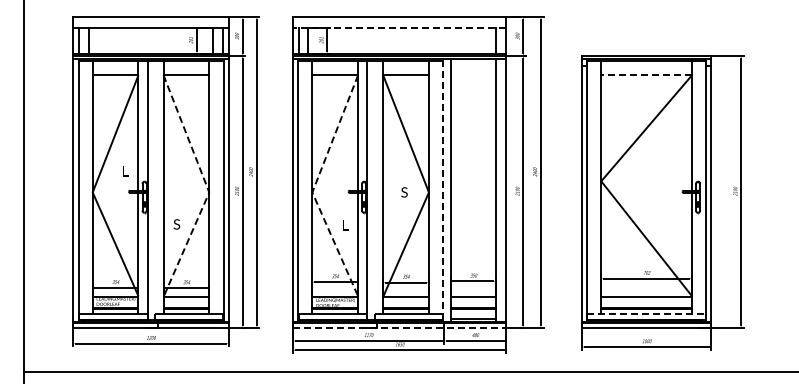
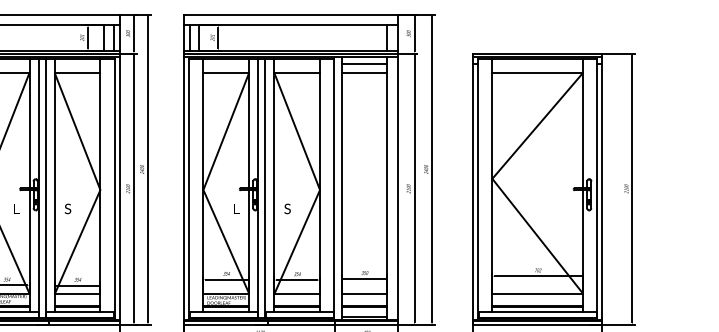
line: (399, 27) -> (290, 25), dashed -> solid
line: (473, 66) -> (364, 64), added
line: (473, 75) -> (364, 73), added
line: (646, 75) -> (537, 73), dashed -> solid
text: (125, 171) -> (16, 209), moved
line: (207, 187) -> (98, 185), dashed -> solid
line: (314, 187) -> (205, 185), dashed -> solid
line: (154, 190) -> (45, 188), added
line: (374, 190) -> (265, 188), added
line: (443, 190) -> (334, 188), dashed -> solid
text: (404, 192) -> (287, 209), moved
text: (176, 224) -> (67, 209), moved
text: (345, 225) -> (236, 209), moved
line: (647, 314) -> (538, 312), dashed -> solid
line: (399, 327) -> (290, 325), dashed -> solid

